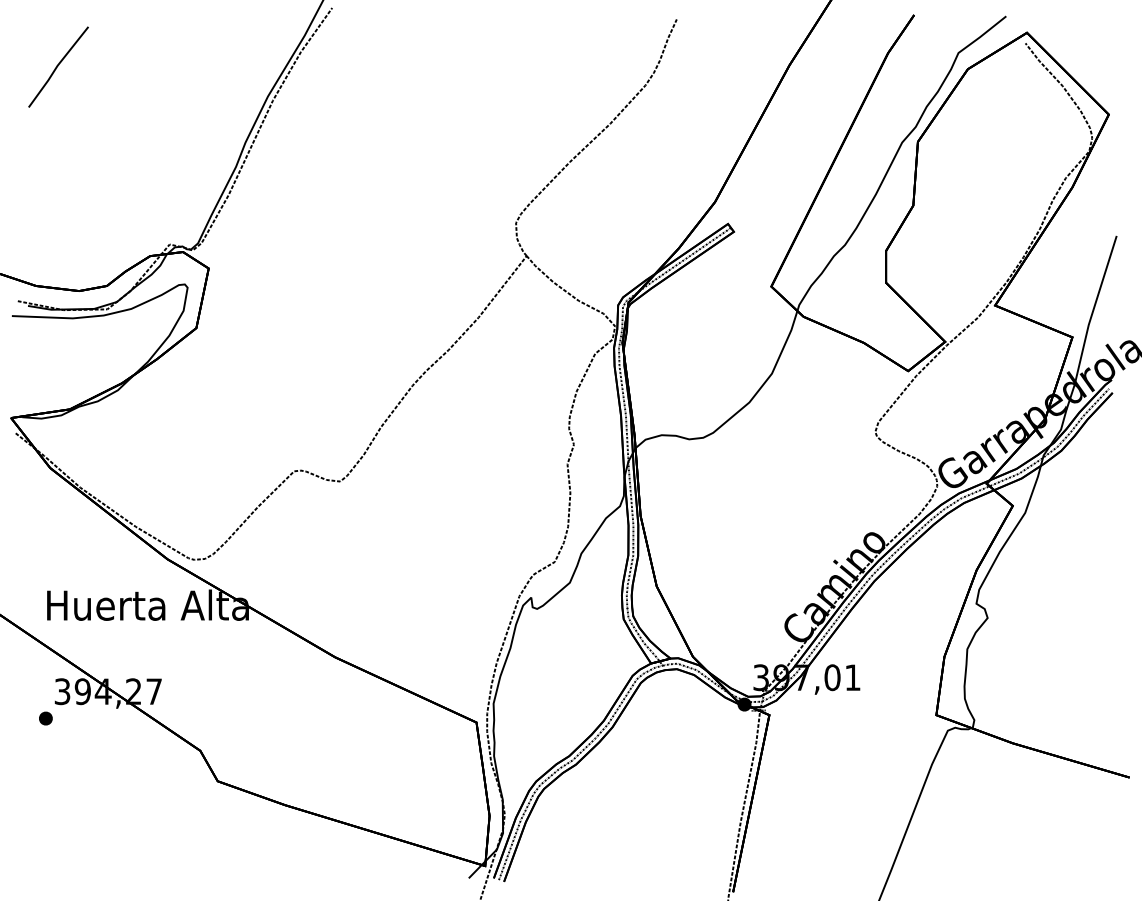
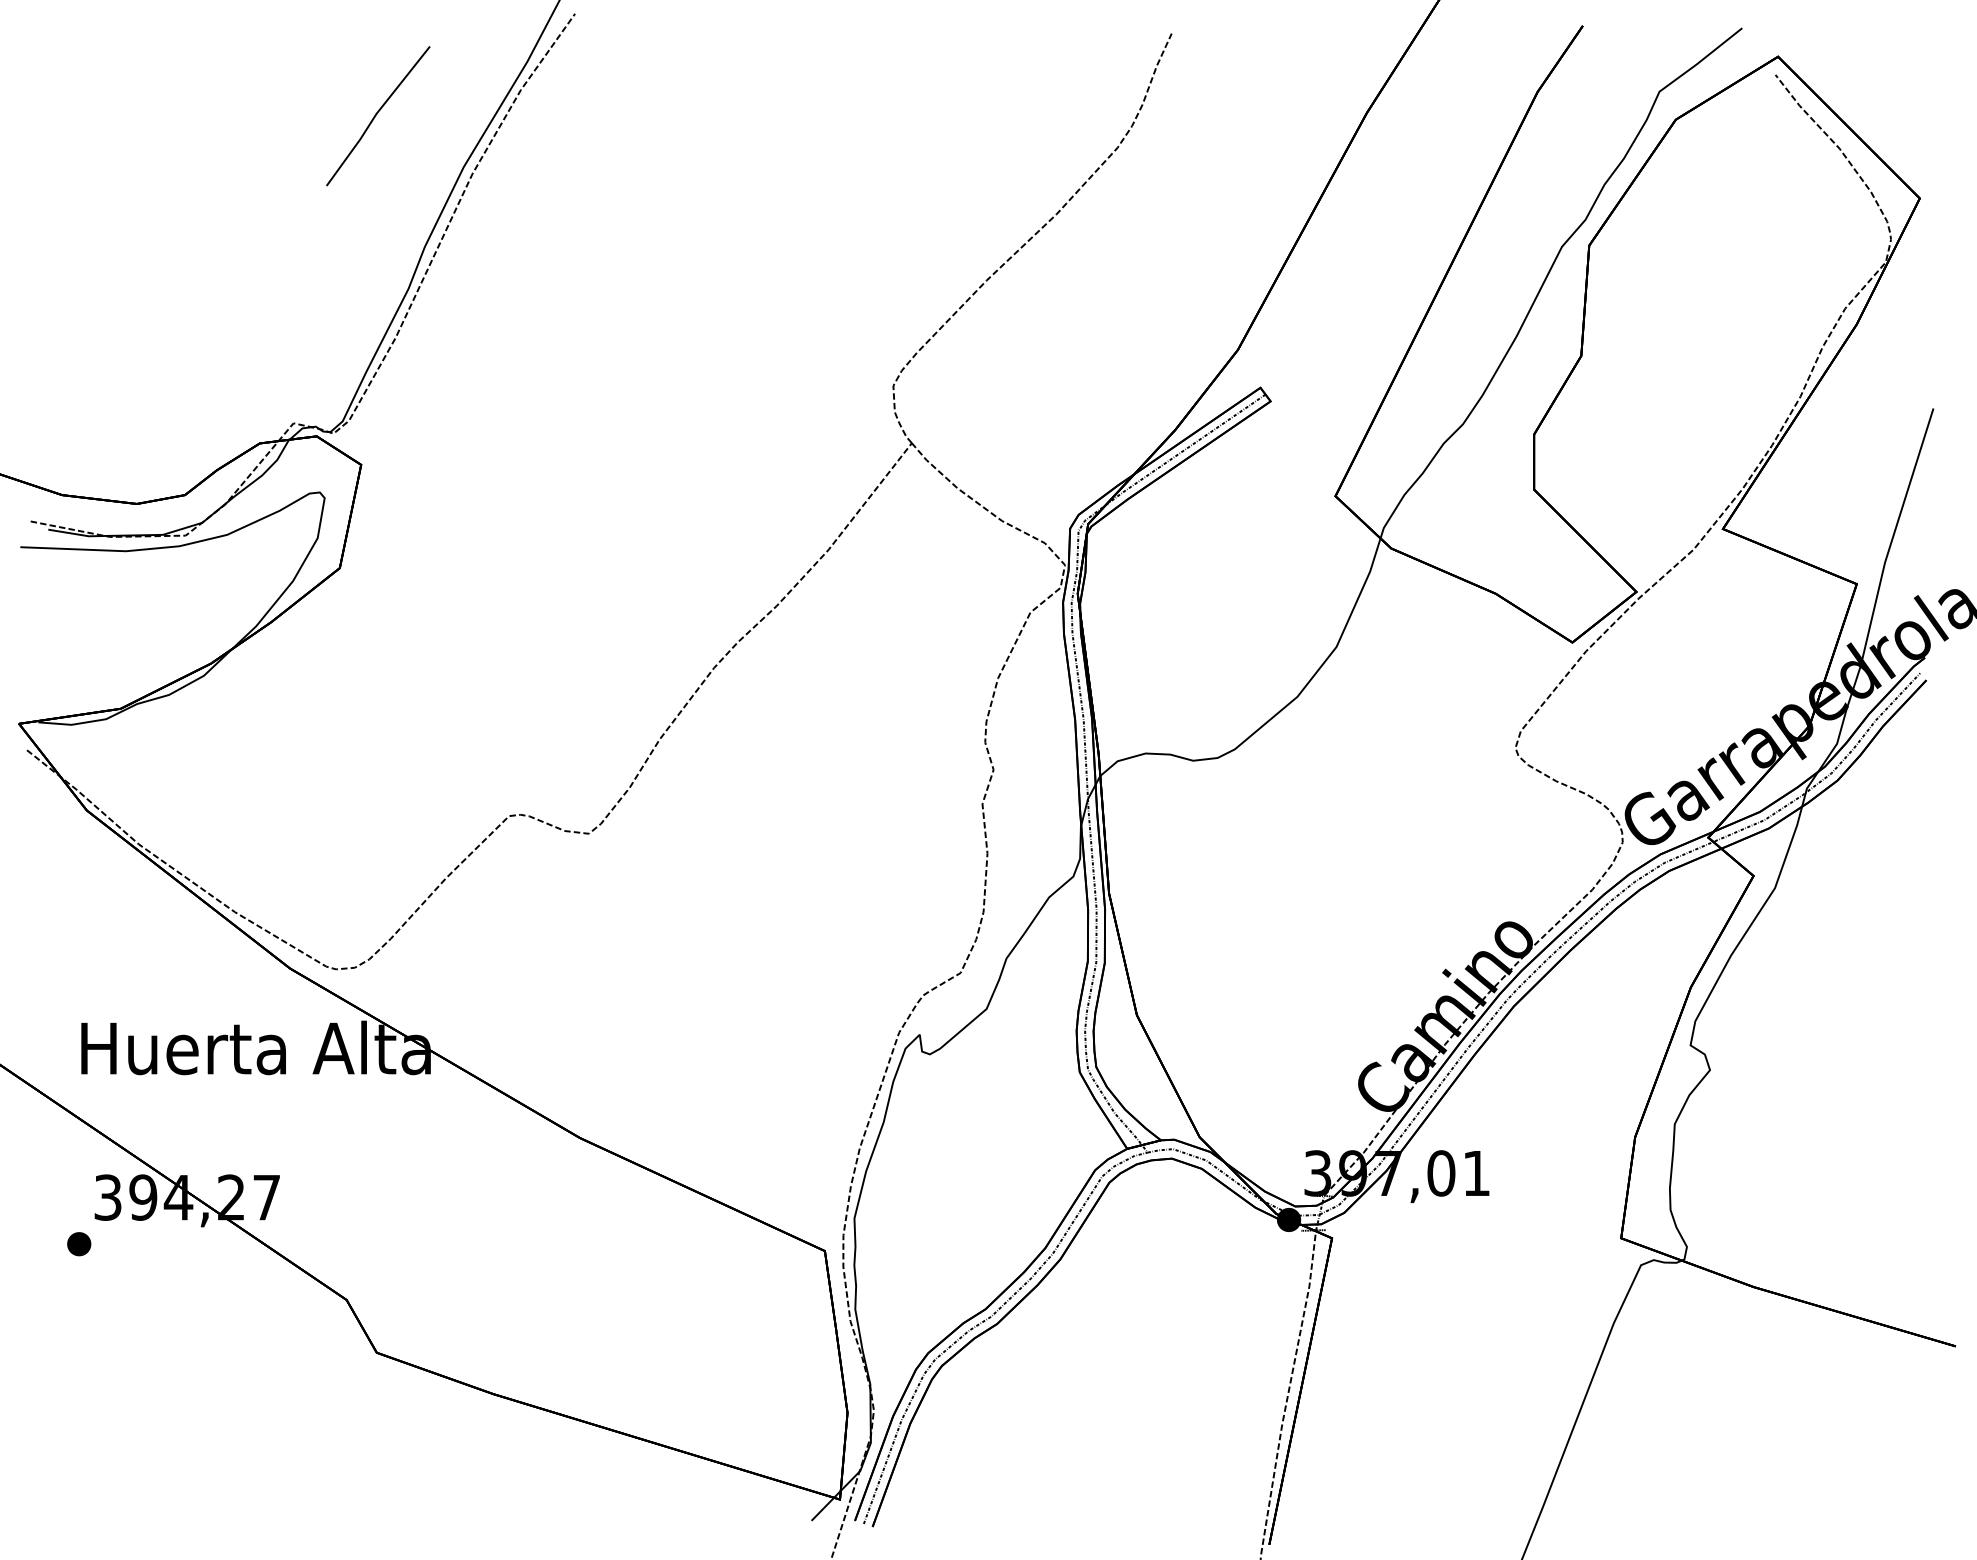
line: (58, 66) -> (378, 115), moved

